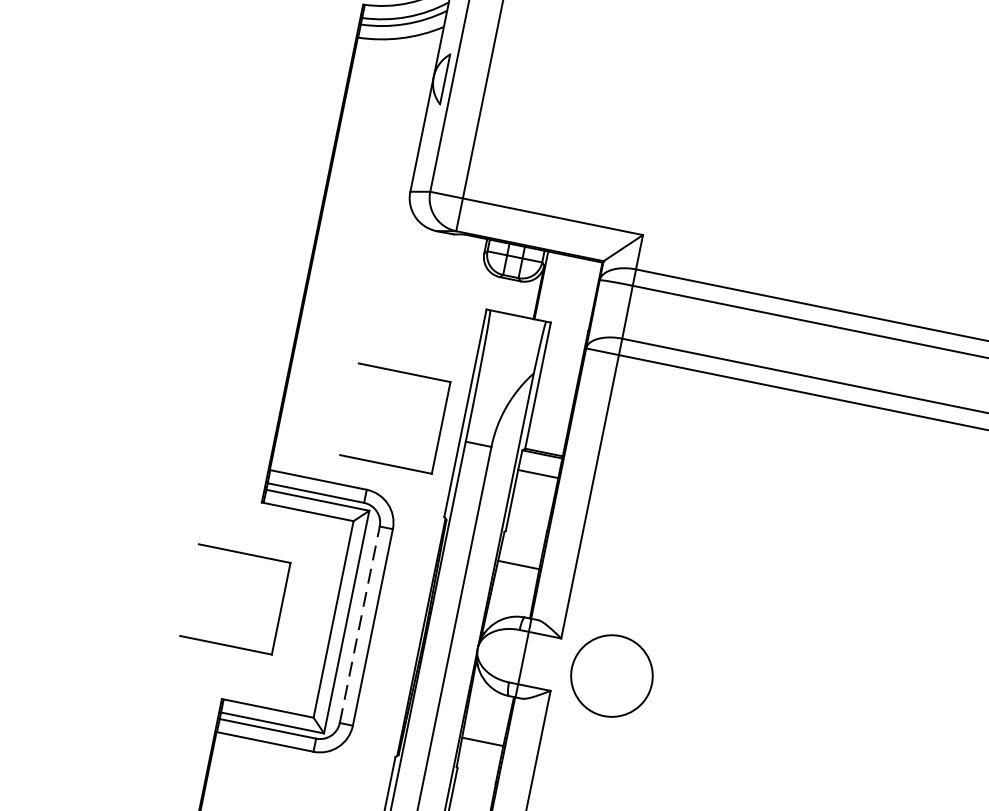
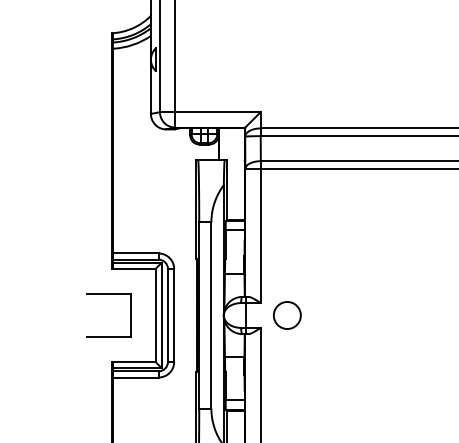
part: (403, 374) -> (164, 197), removed
line: (358, 624) -> (167, 315), dashed -> solid
circle: (610, 675) -> (286, 315), size x0.71

